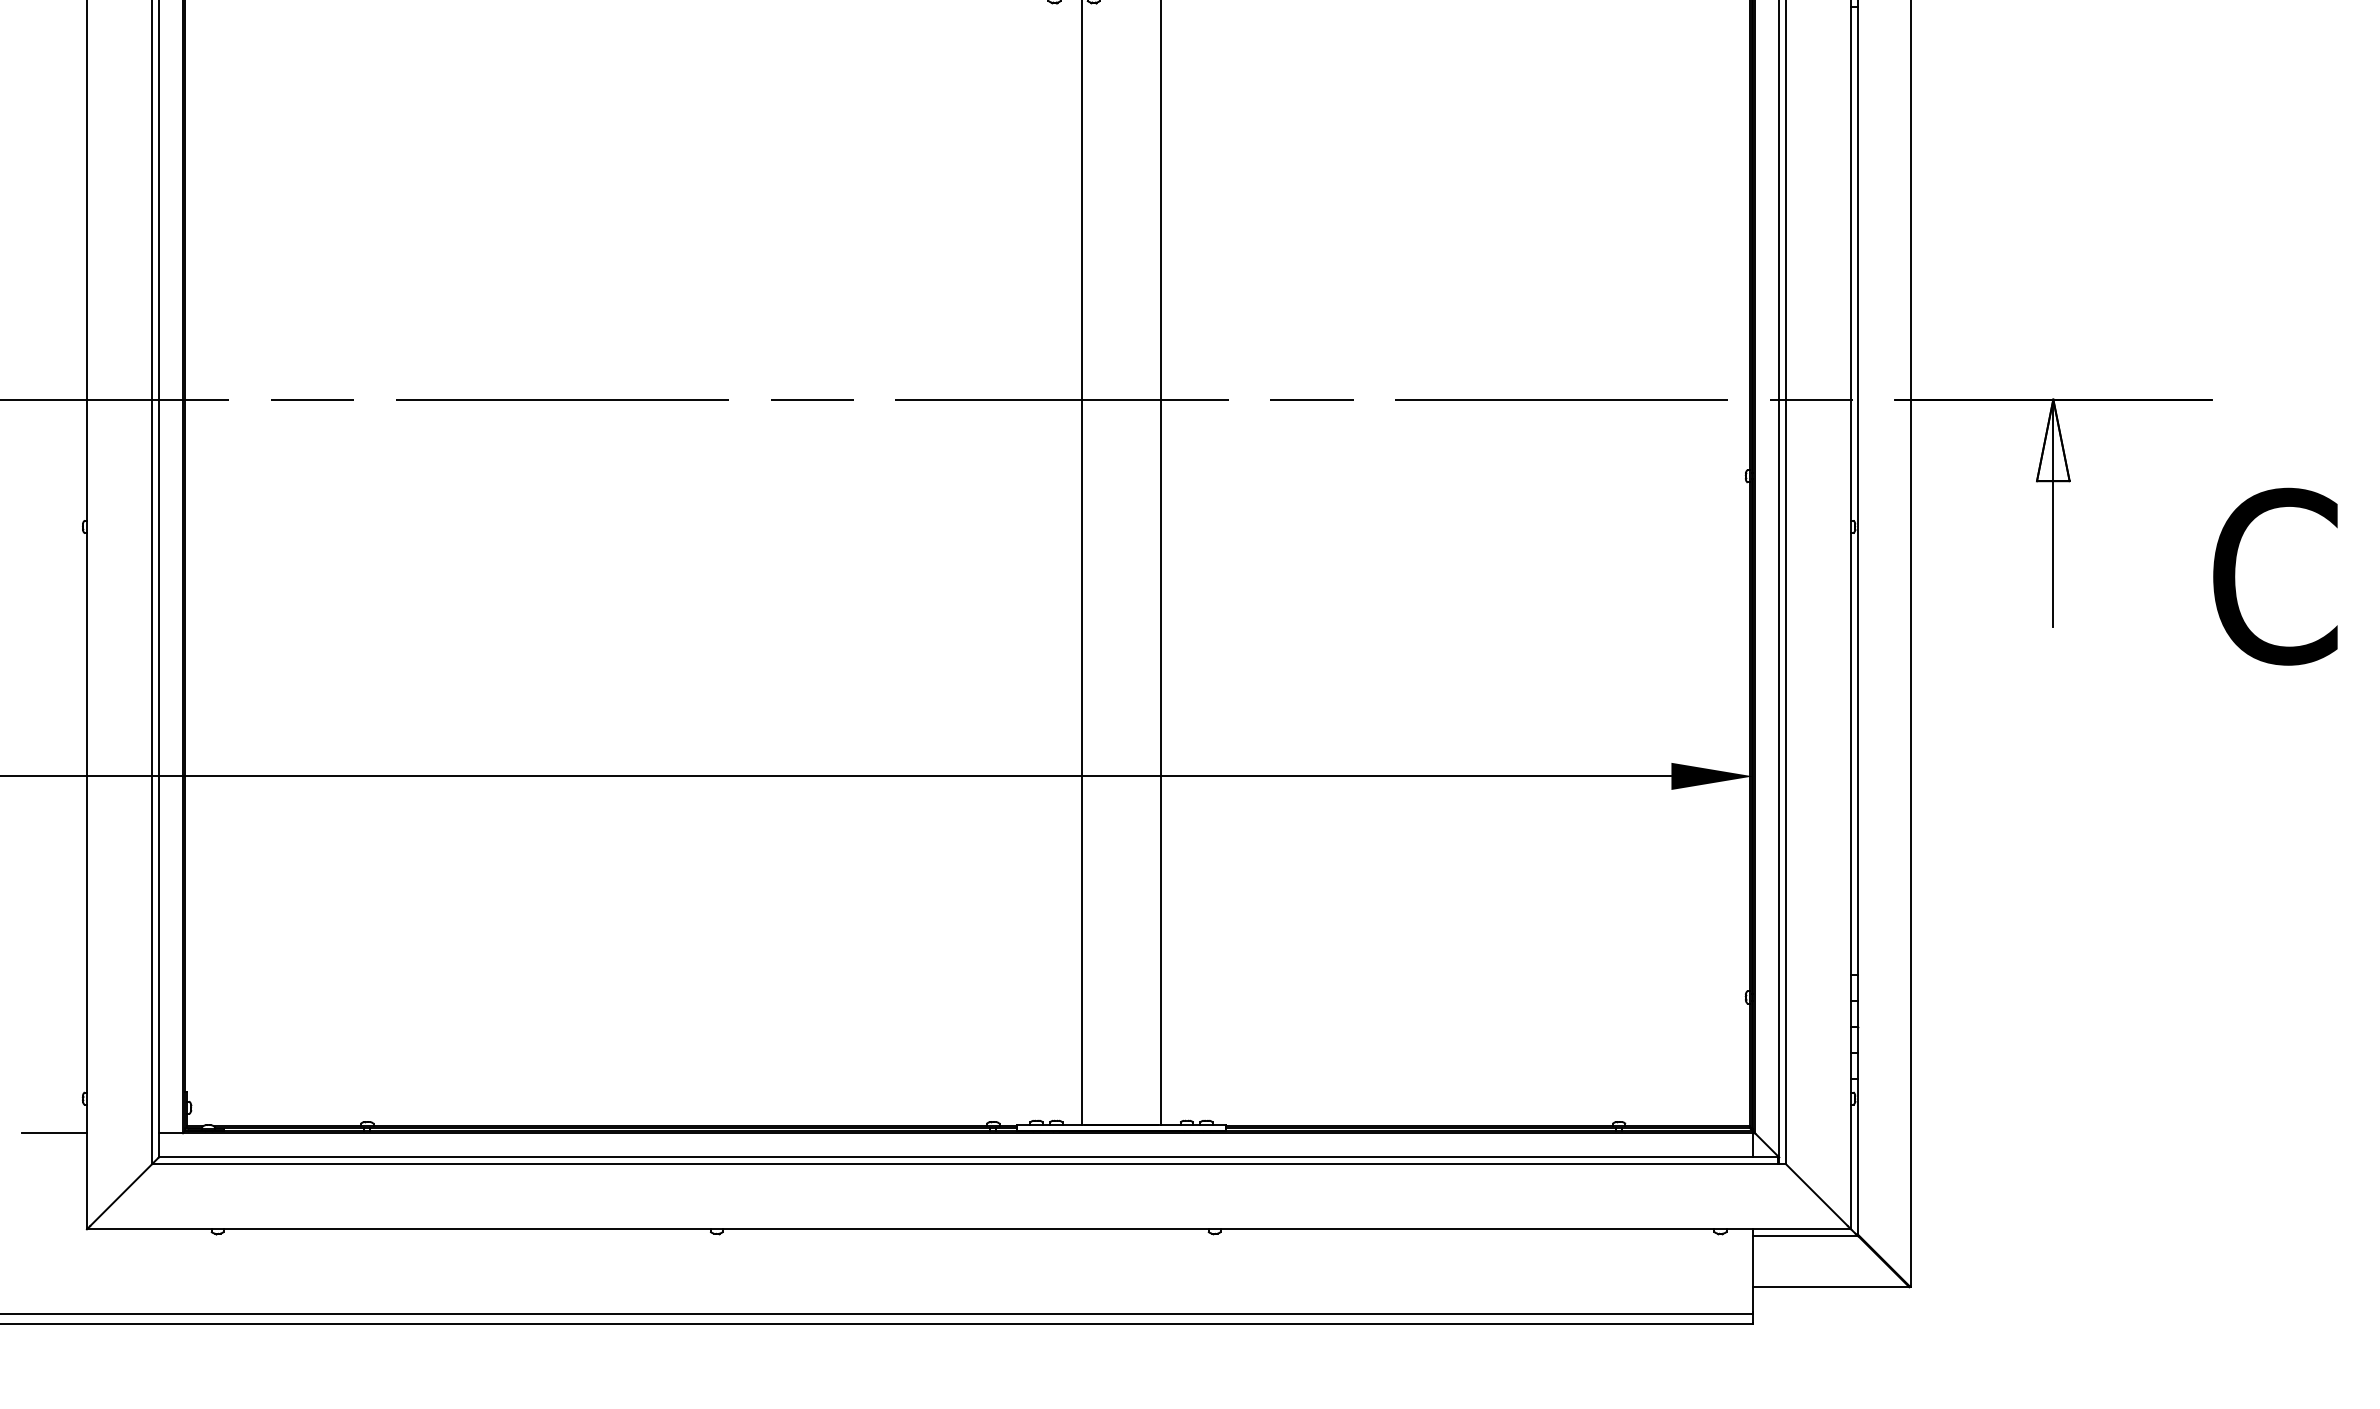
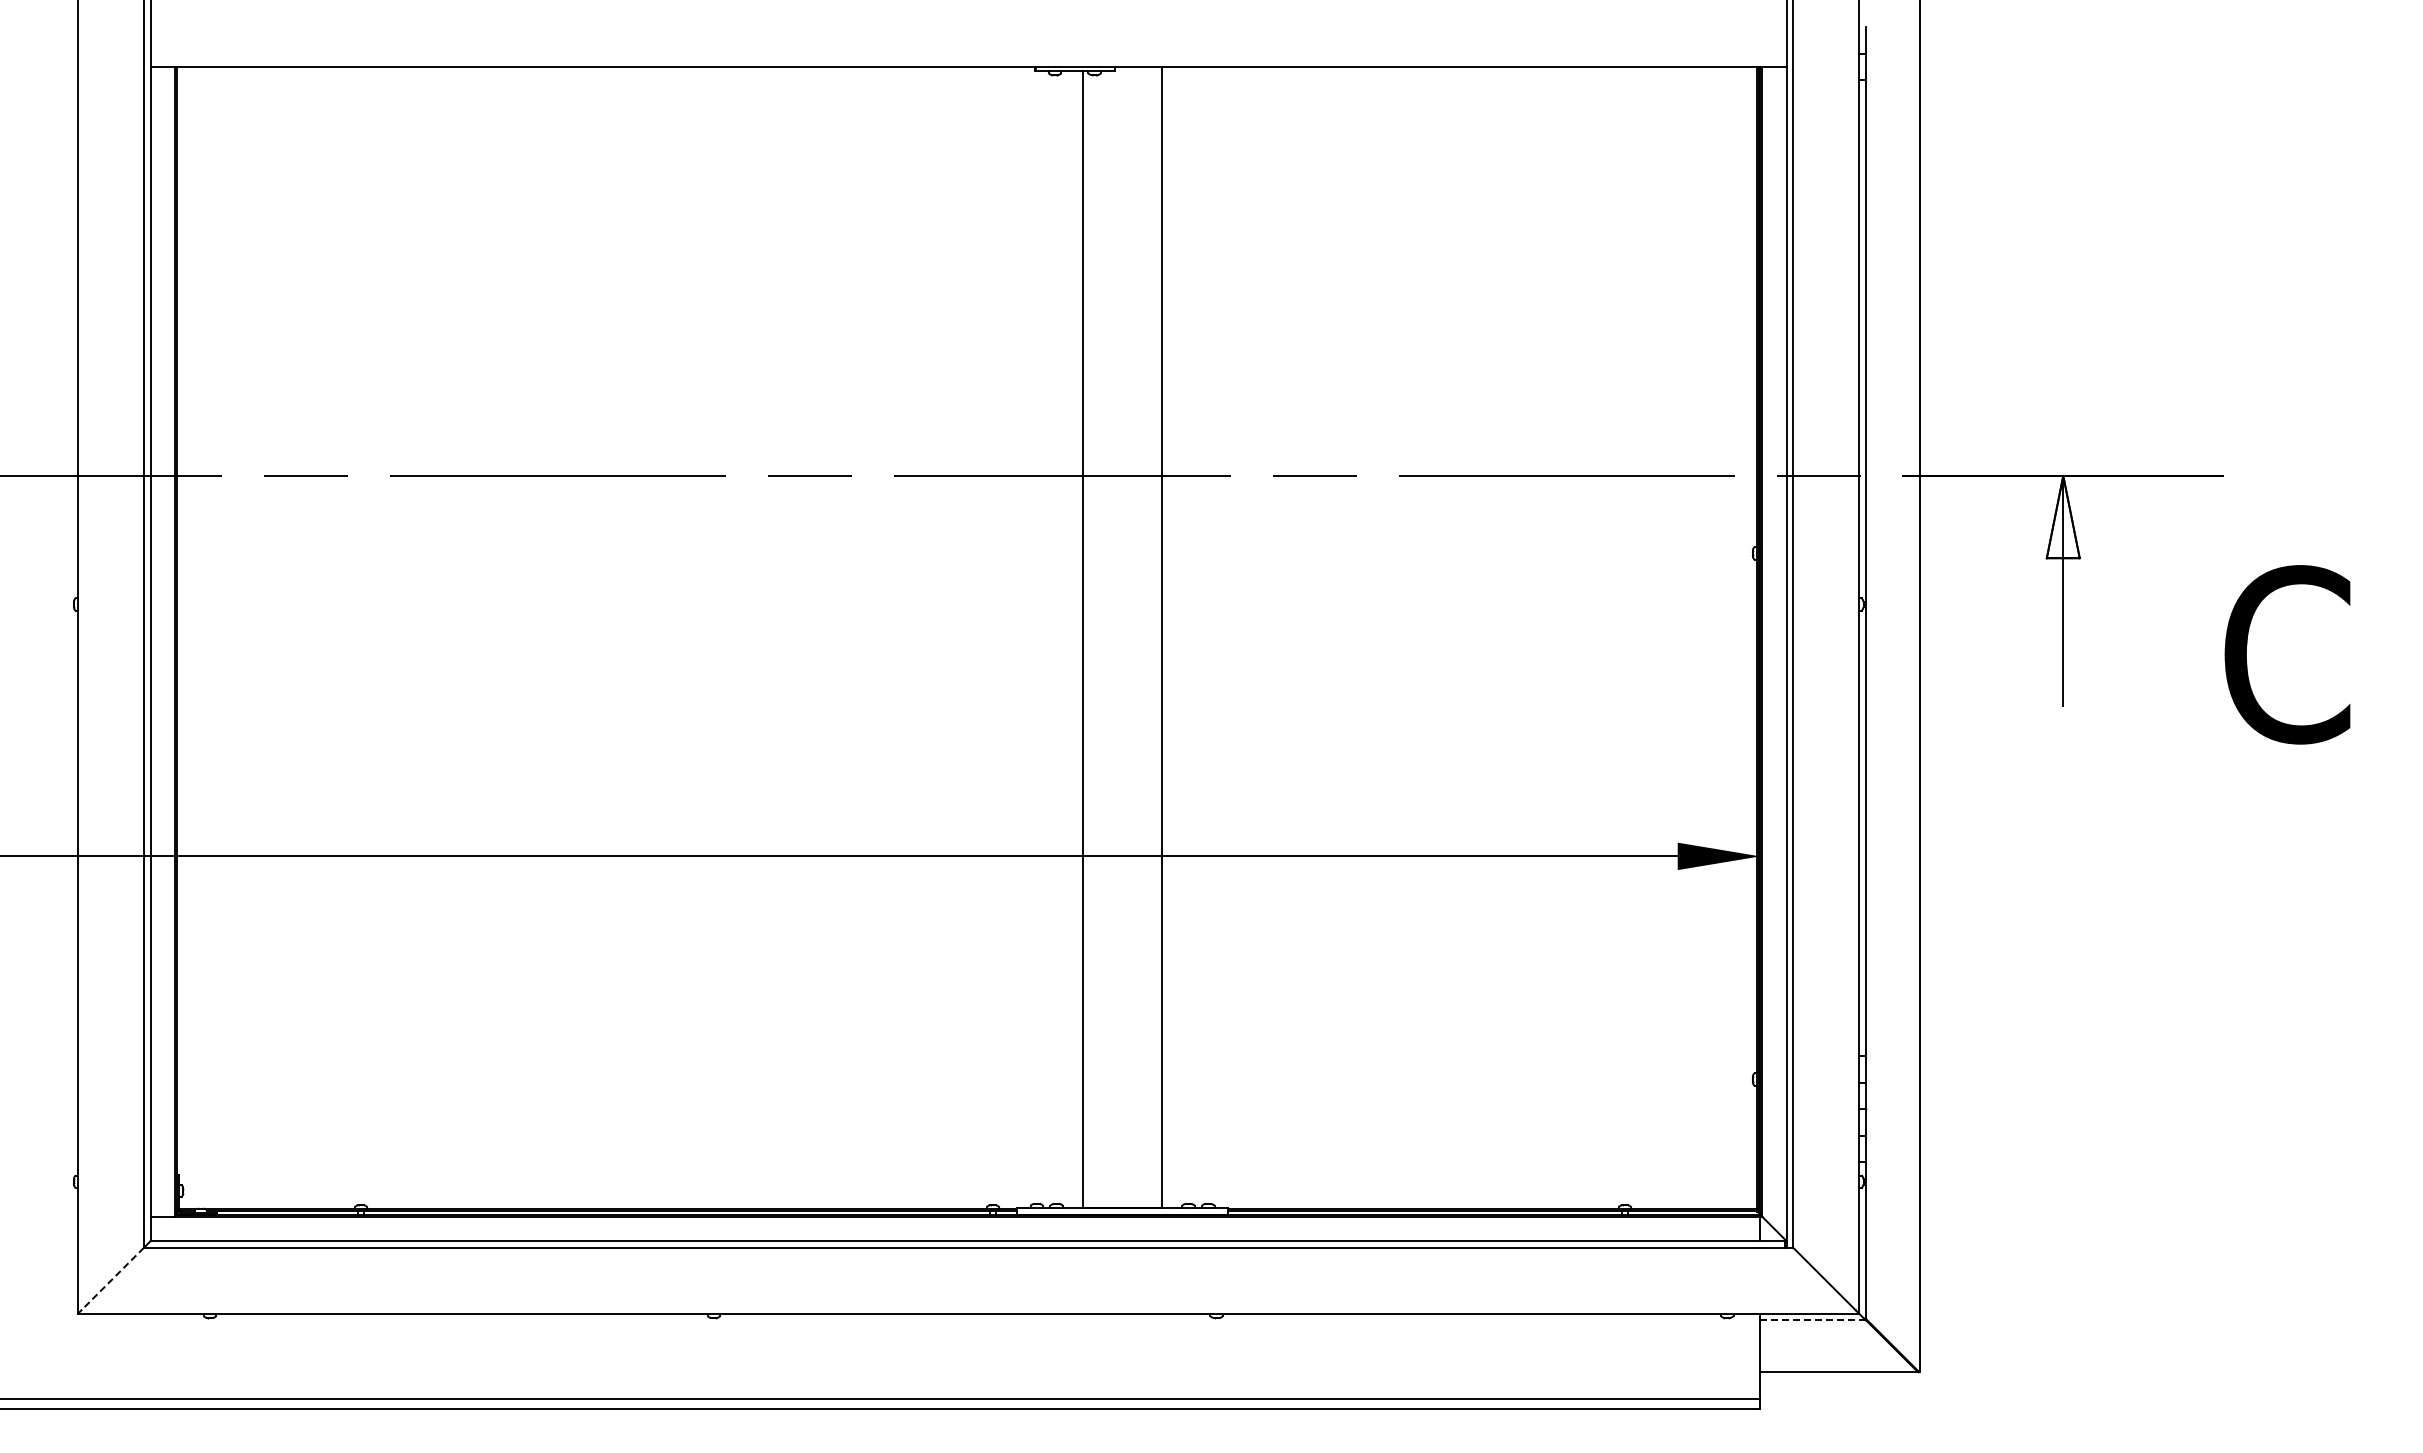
line: (54, 1133) -> (45, 1216), removed
line: (121, 1195) -> (112, 1279), solid -> dashed
line: (1804, 1236) -> (1812, 1320), solid -> dashed

